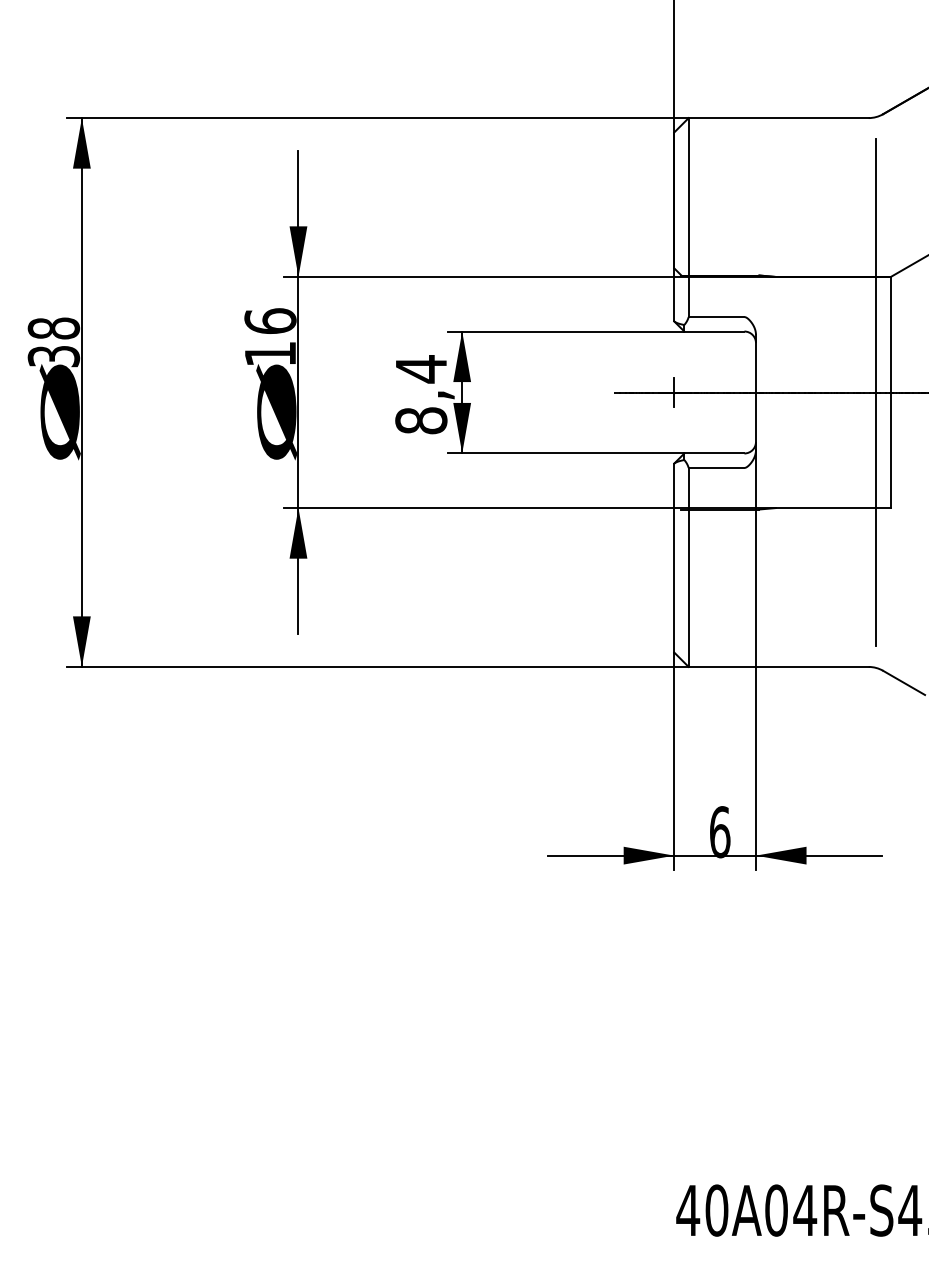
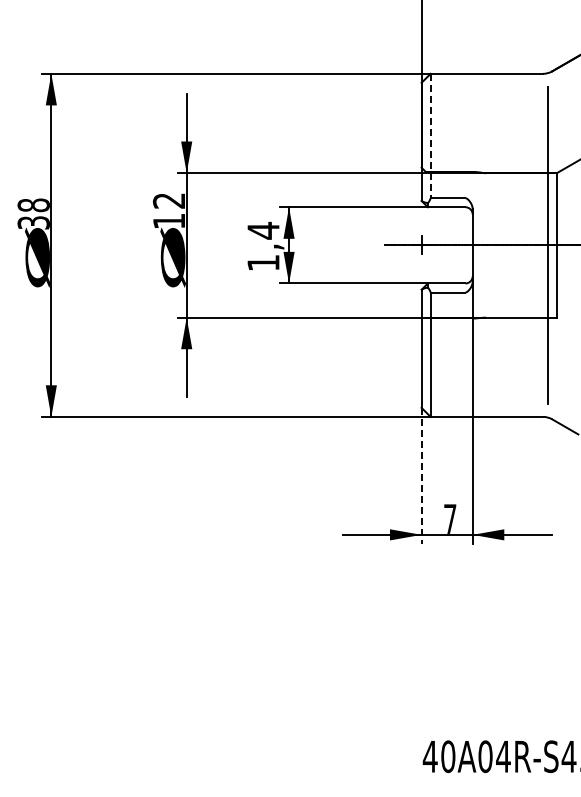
line: (688, 218) -> (430, 136), solid -> dashed
text: (269, 320) -> (168, 200), 16 -> 12
text: (421, 419) -> (263, 262), 8,4 -> 1,4
line: (674, 762) -> (421, 476), solid -> dashed
text: (720, 831) -> (450, 519), 6 -> 7

